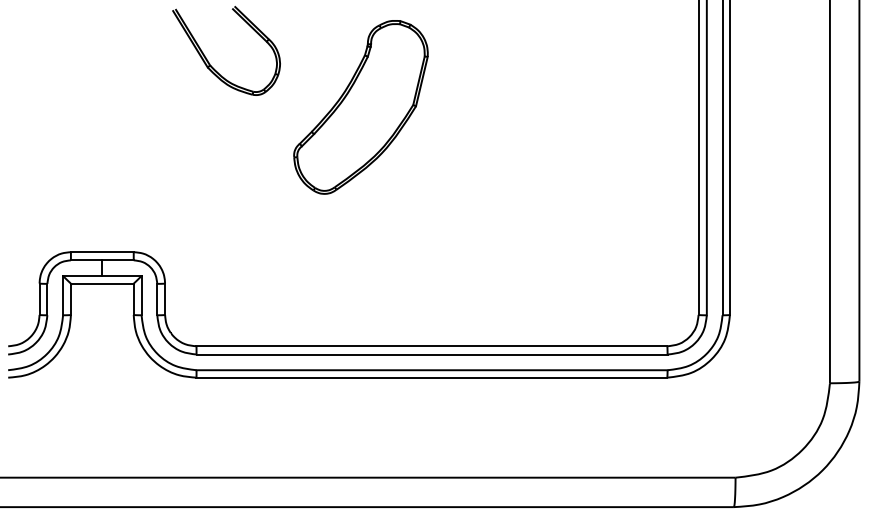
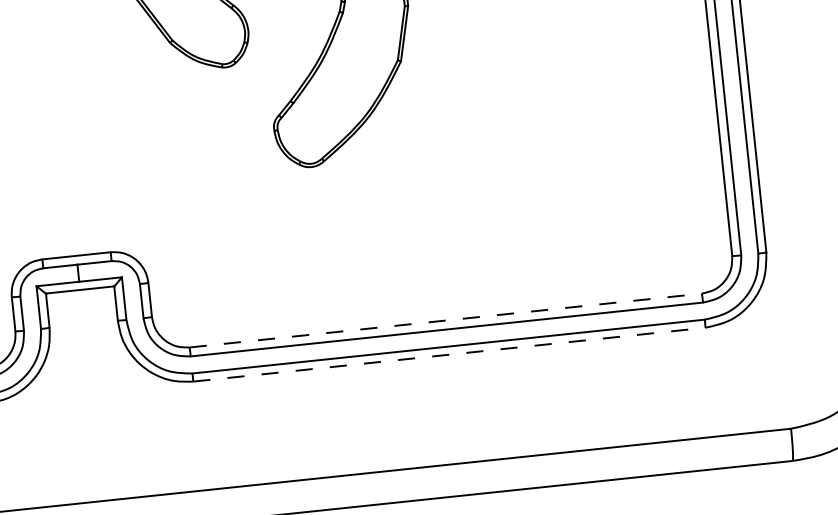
line: (432, 346) -> (446, 320), solid -> dashed
line: (432, 377) -> (449, 354), solid -> dashed

